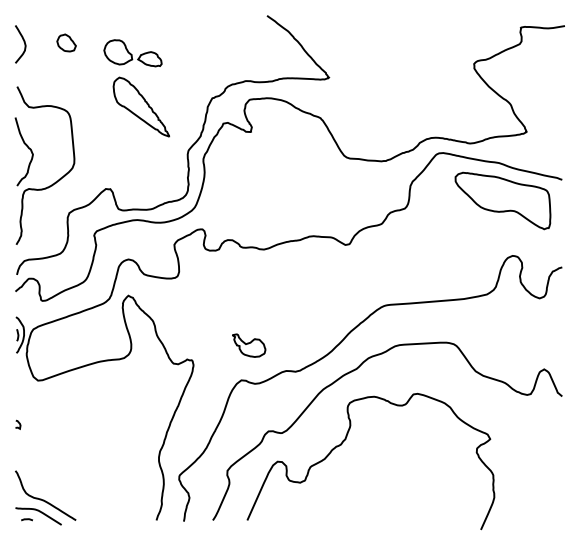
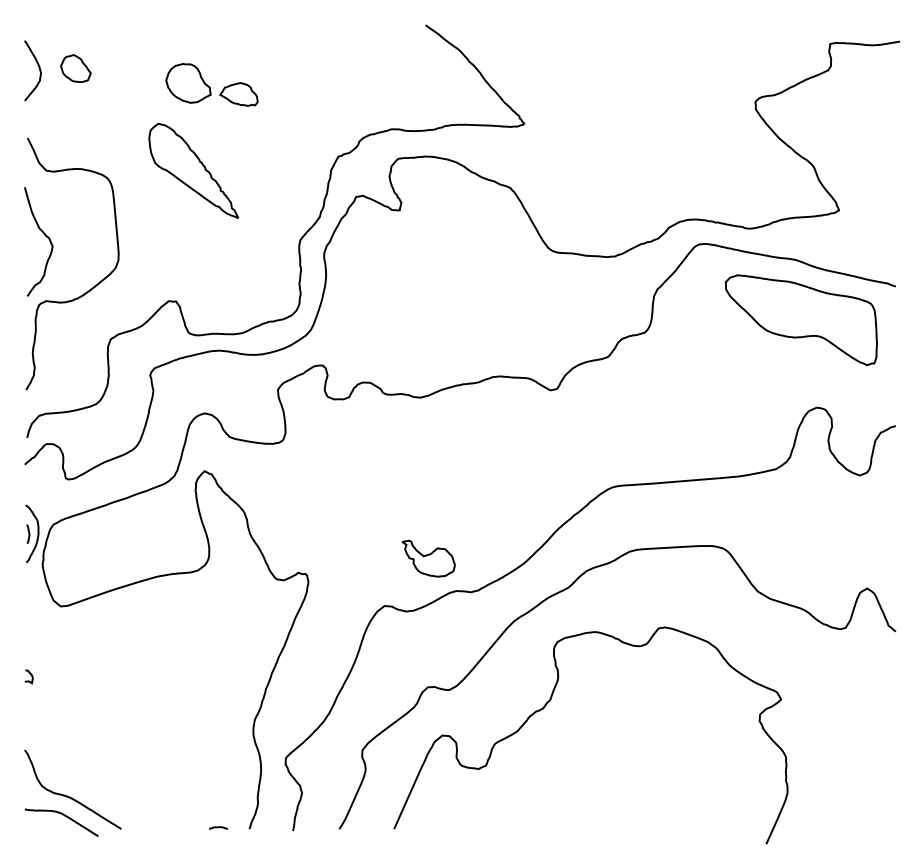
part: (66, 42) -> (75, 67), moved
part: (140, 106) -> (192, 169), moved
part: (249, 345) -> (429, 558), moved
curve: (26, 519) -> (217, 827), moved

